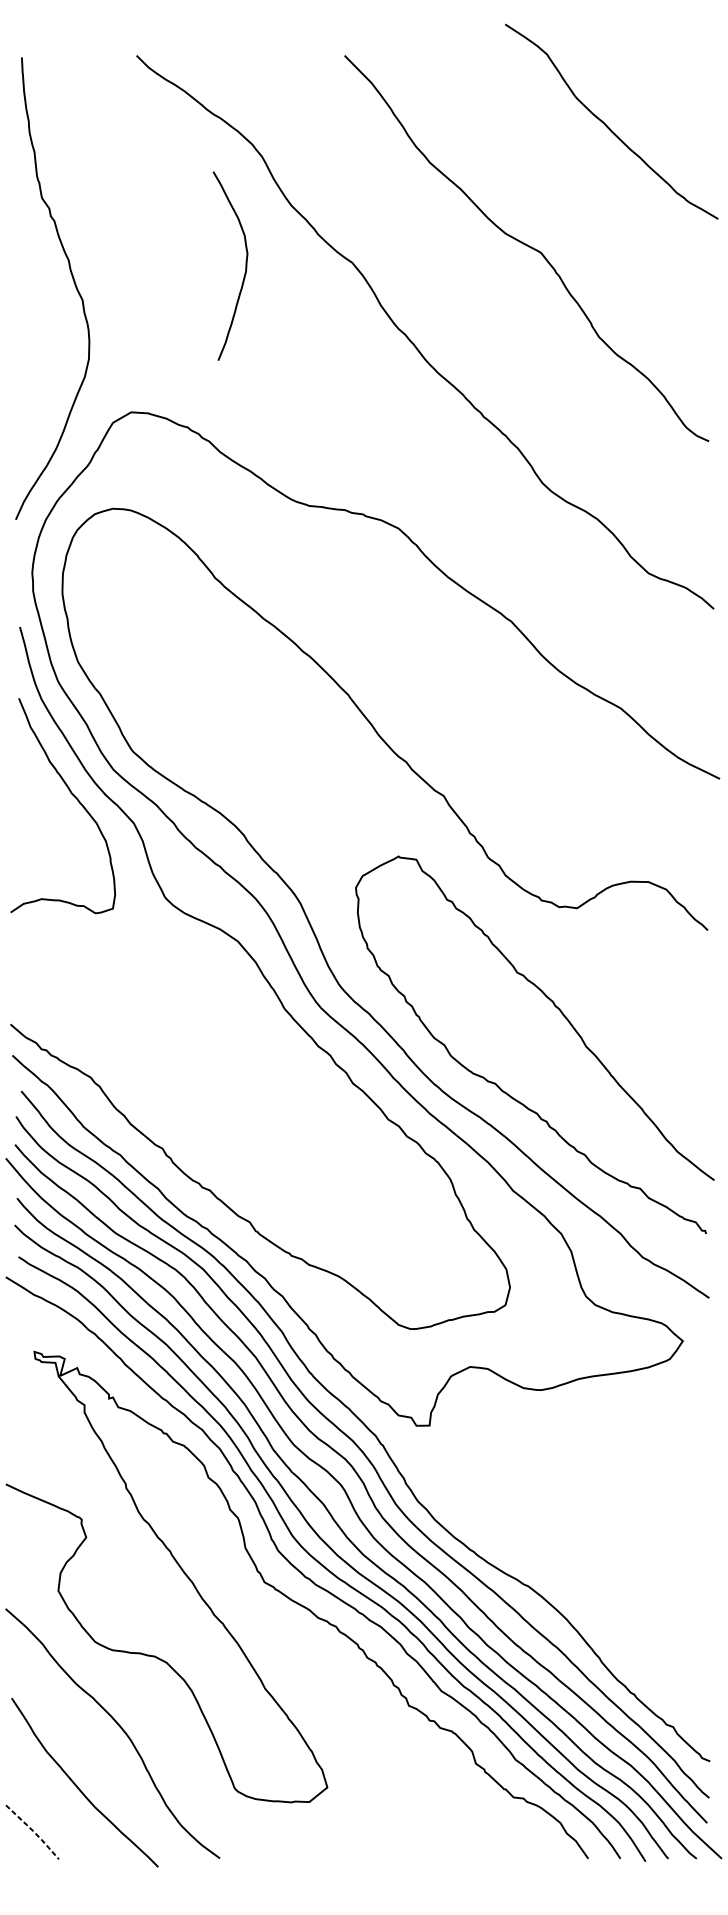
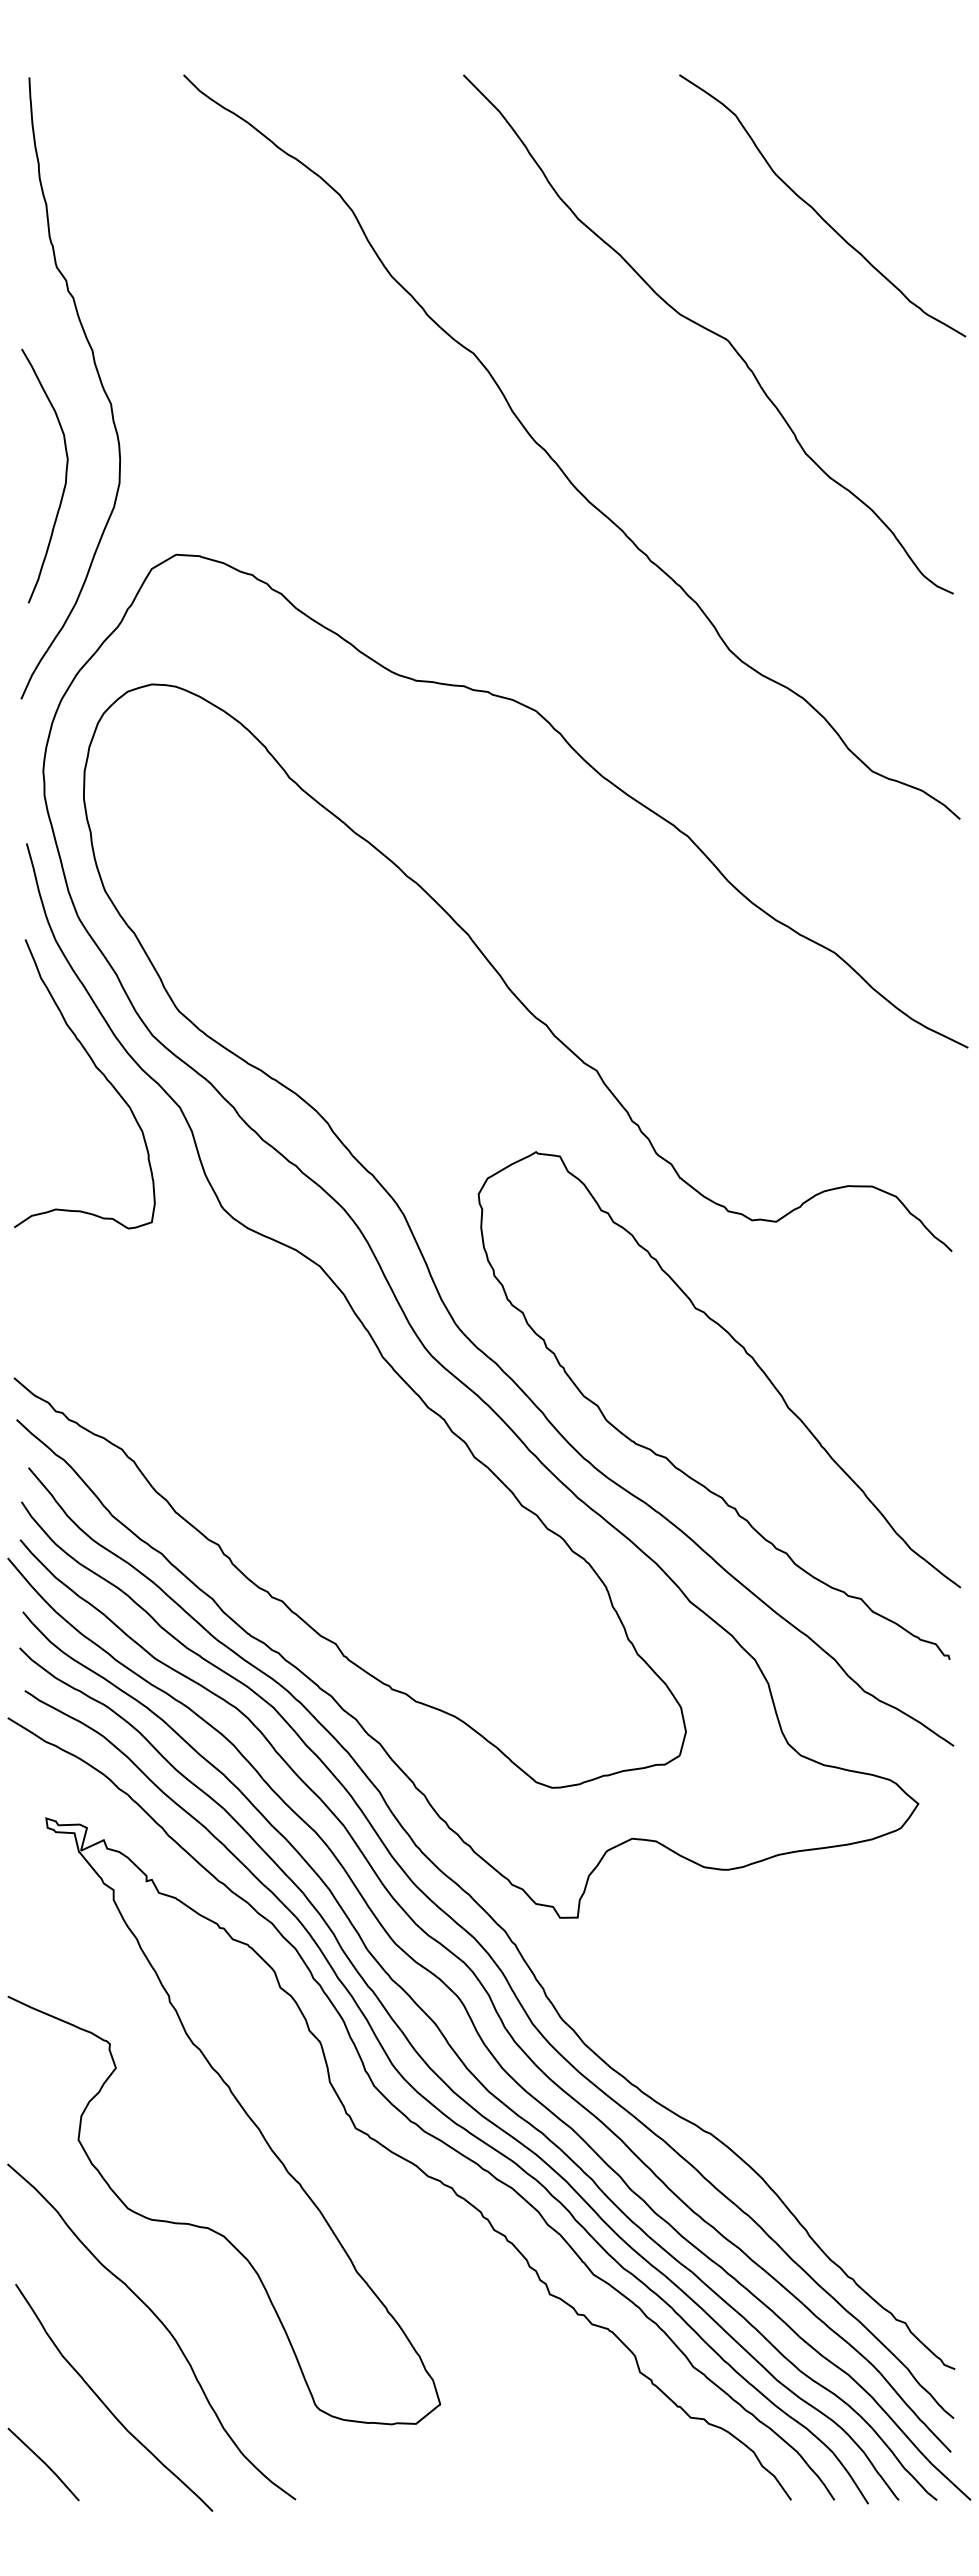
curve: (607, 125) -> (816, 210), moved
curve: (245, 265) -> (65, 475), moved
line: (33, 1831) -> (45, 2463), dashed -> solid

